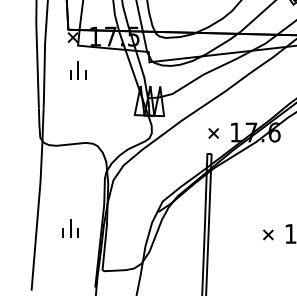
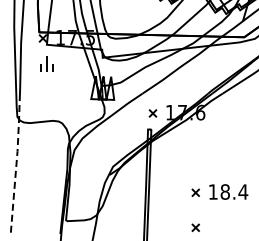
line: (39, 198) -> (16, 164), solid -> dashed
part: (69, 228) -> (40, 187), removed
part: (268, 279) -> (195, 227), added

